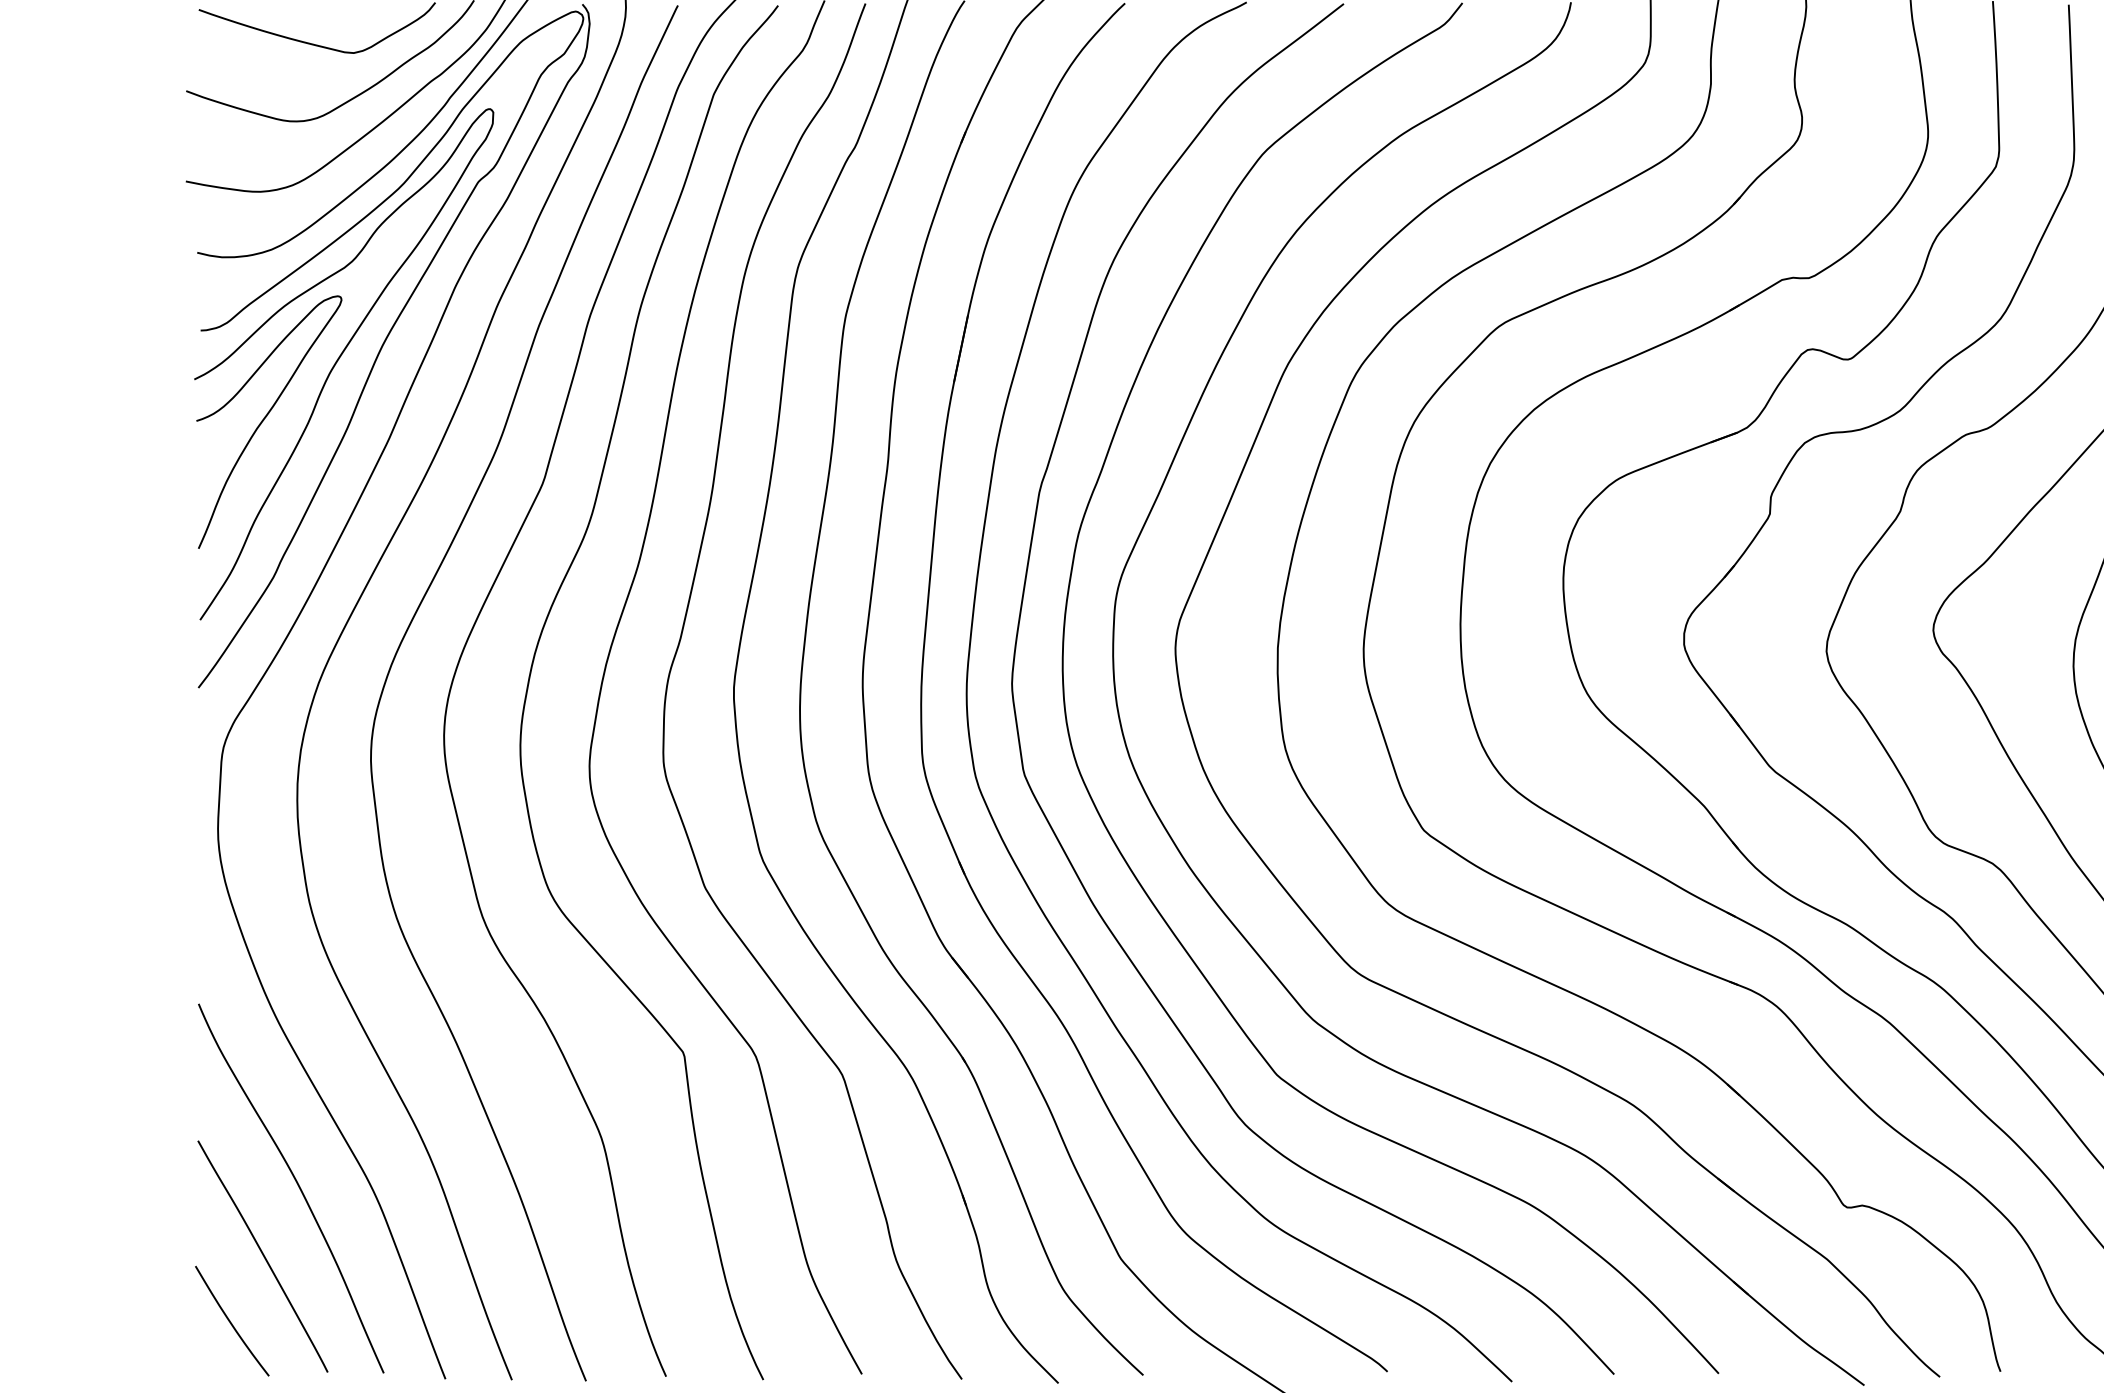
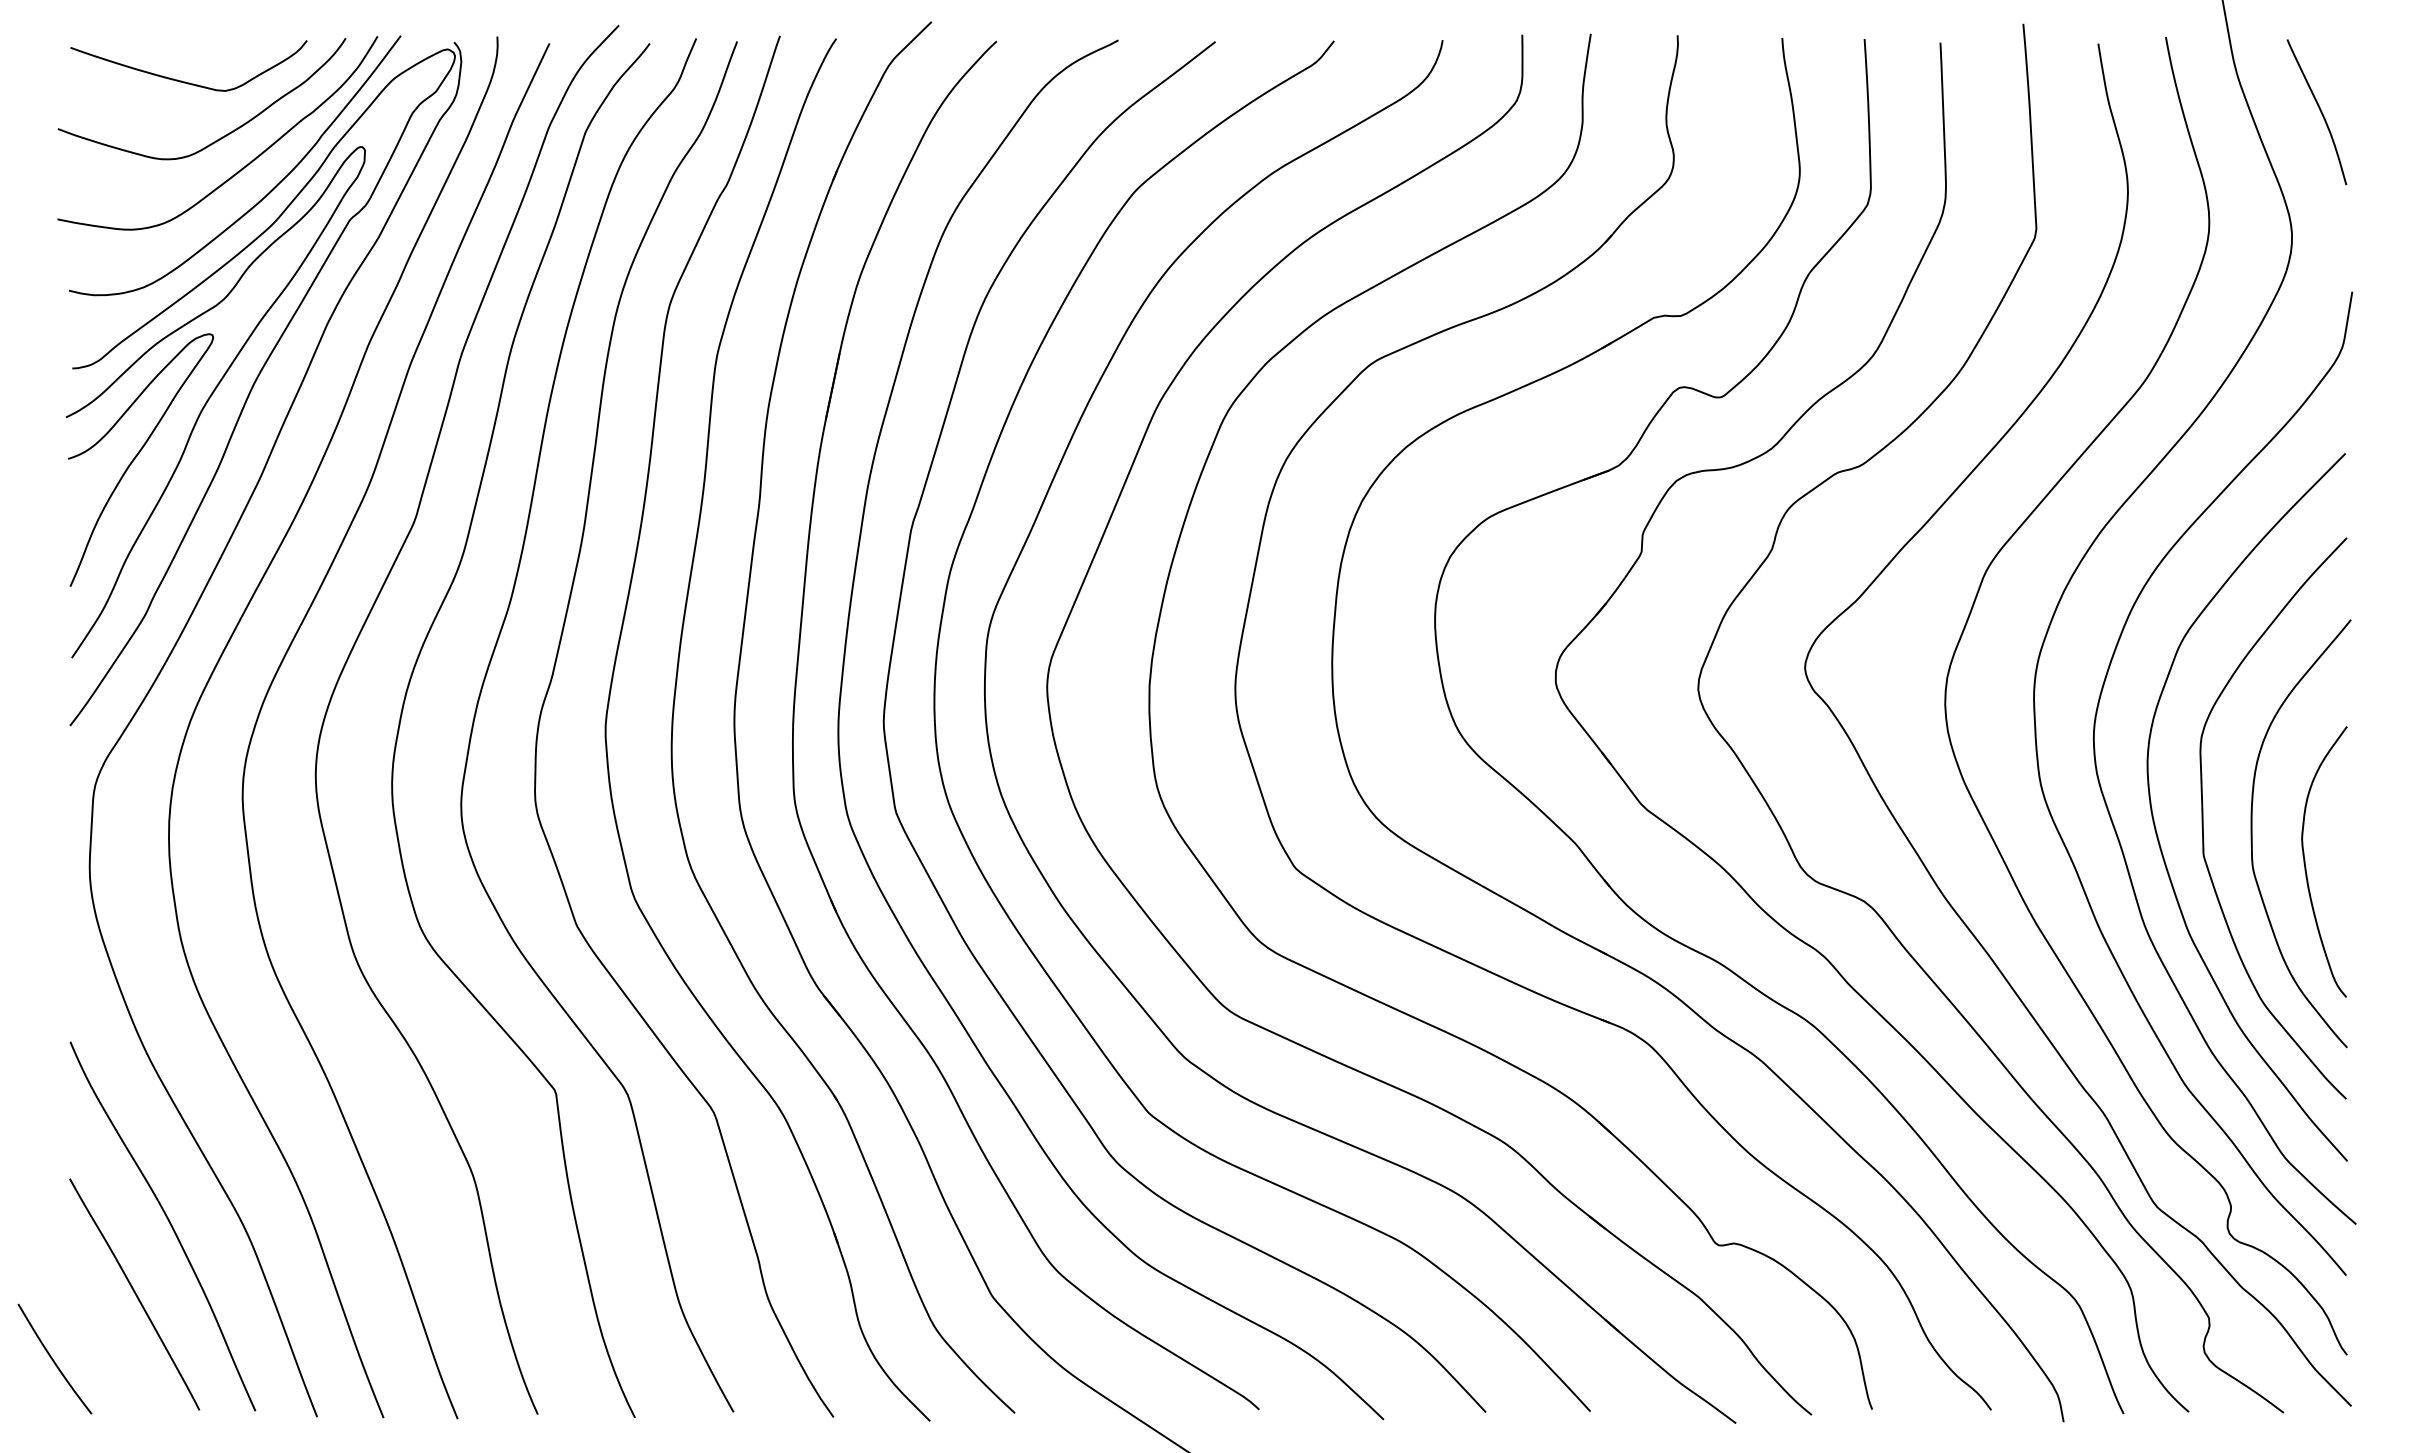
curve: (230, 1321) -> (53, 1359), moved

